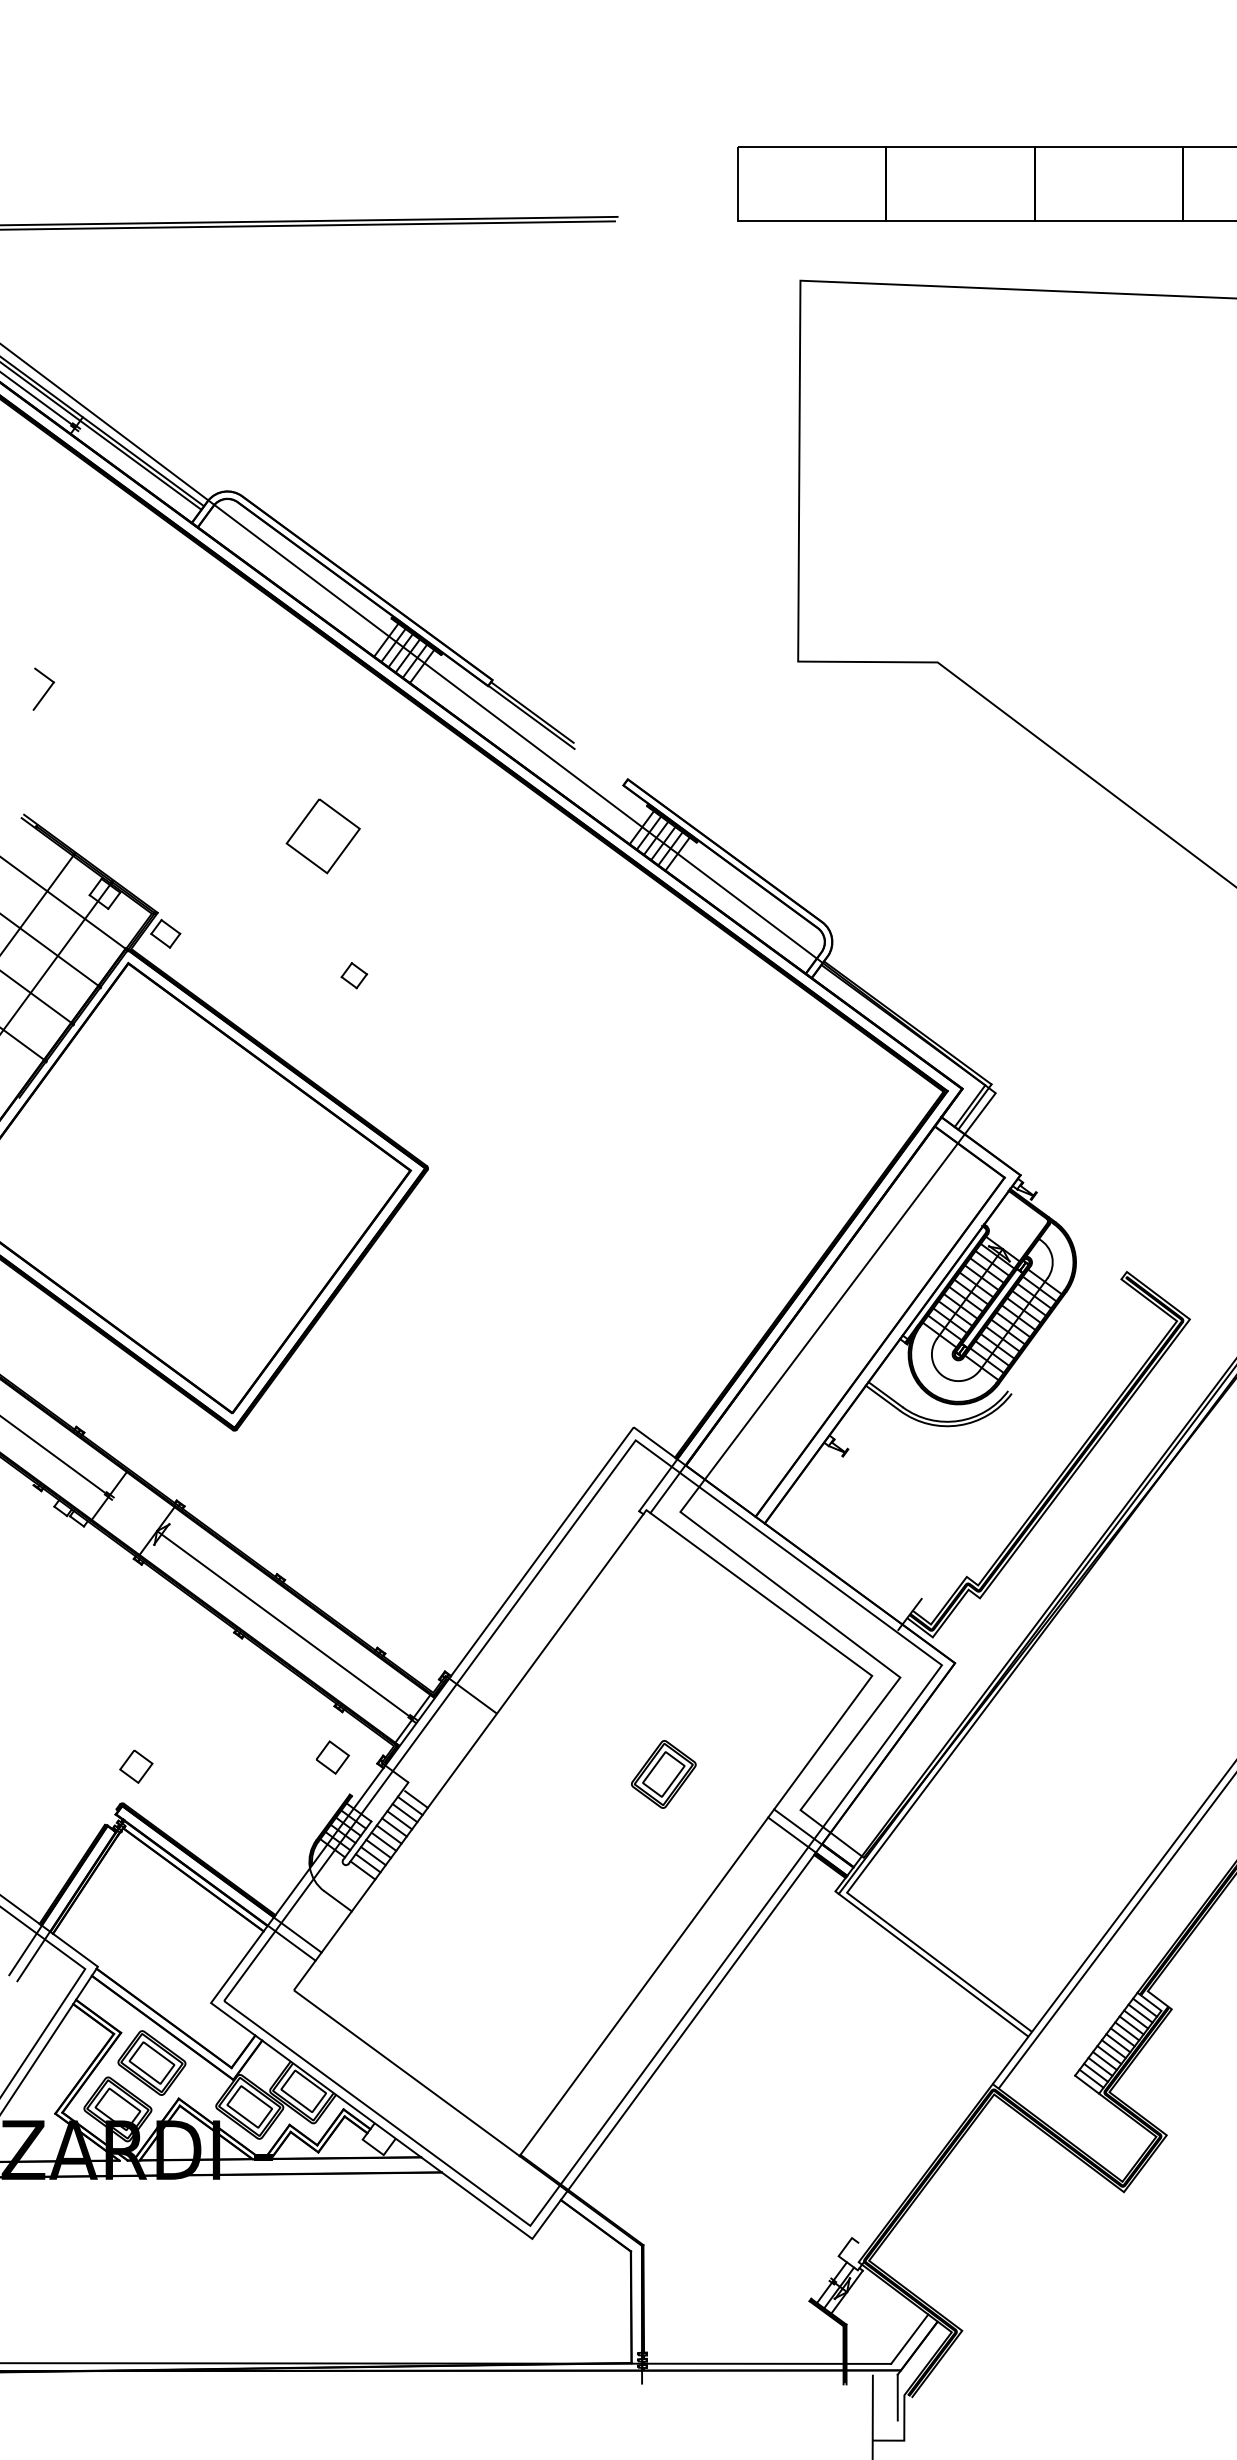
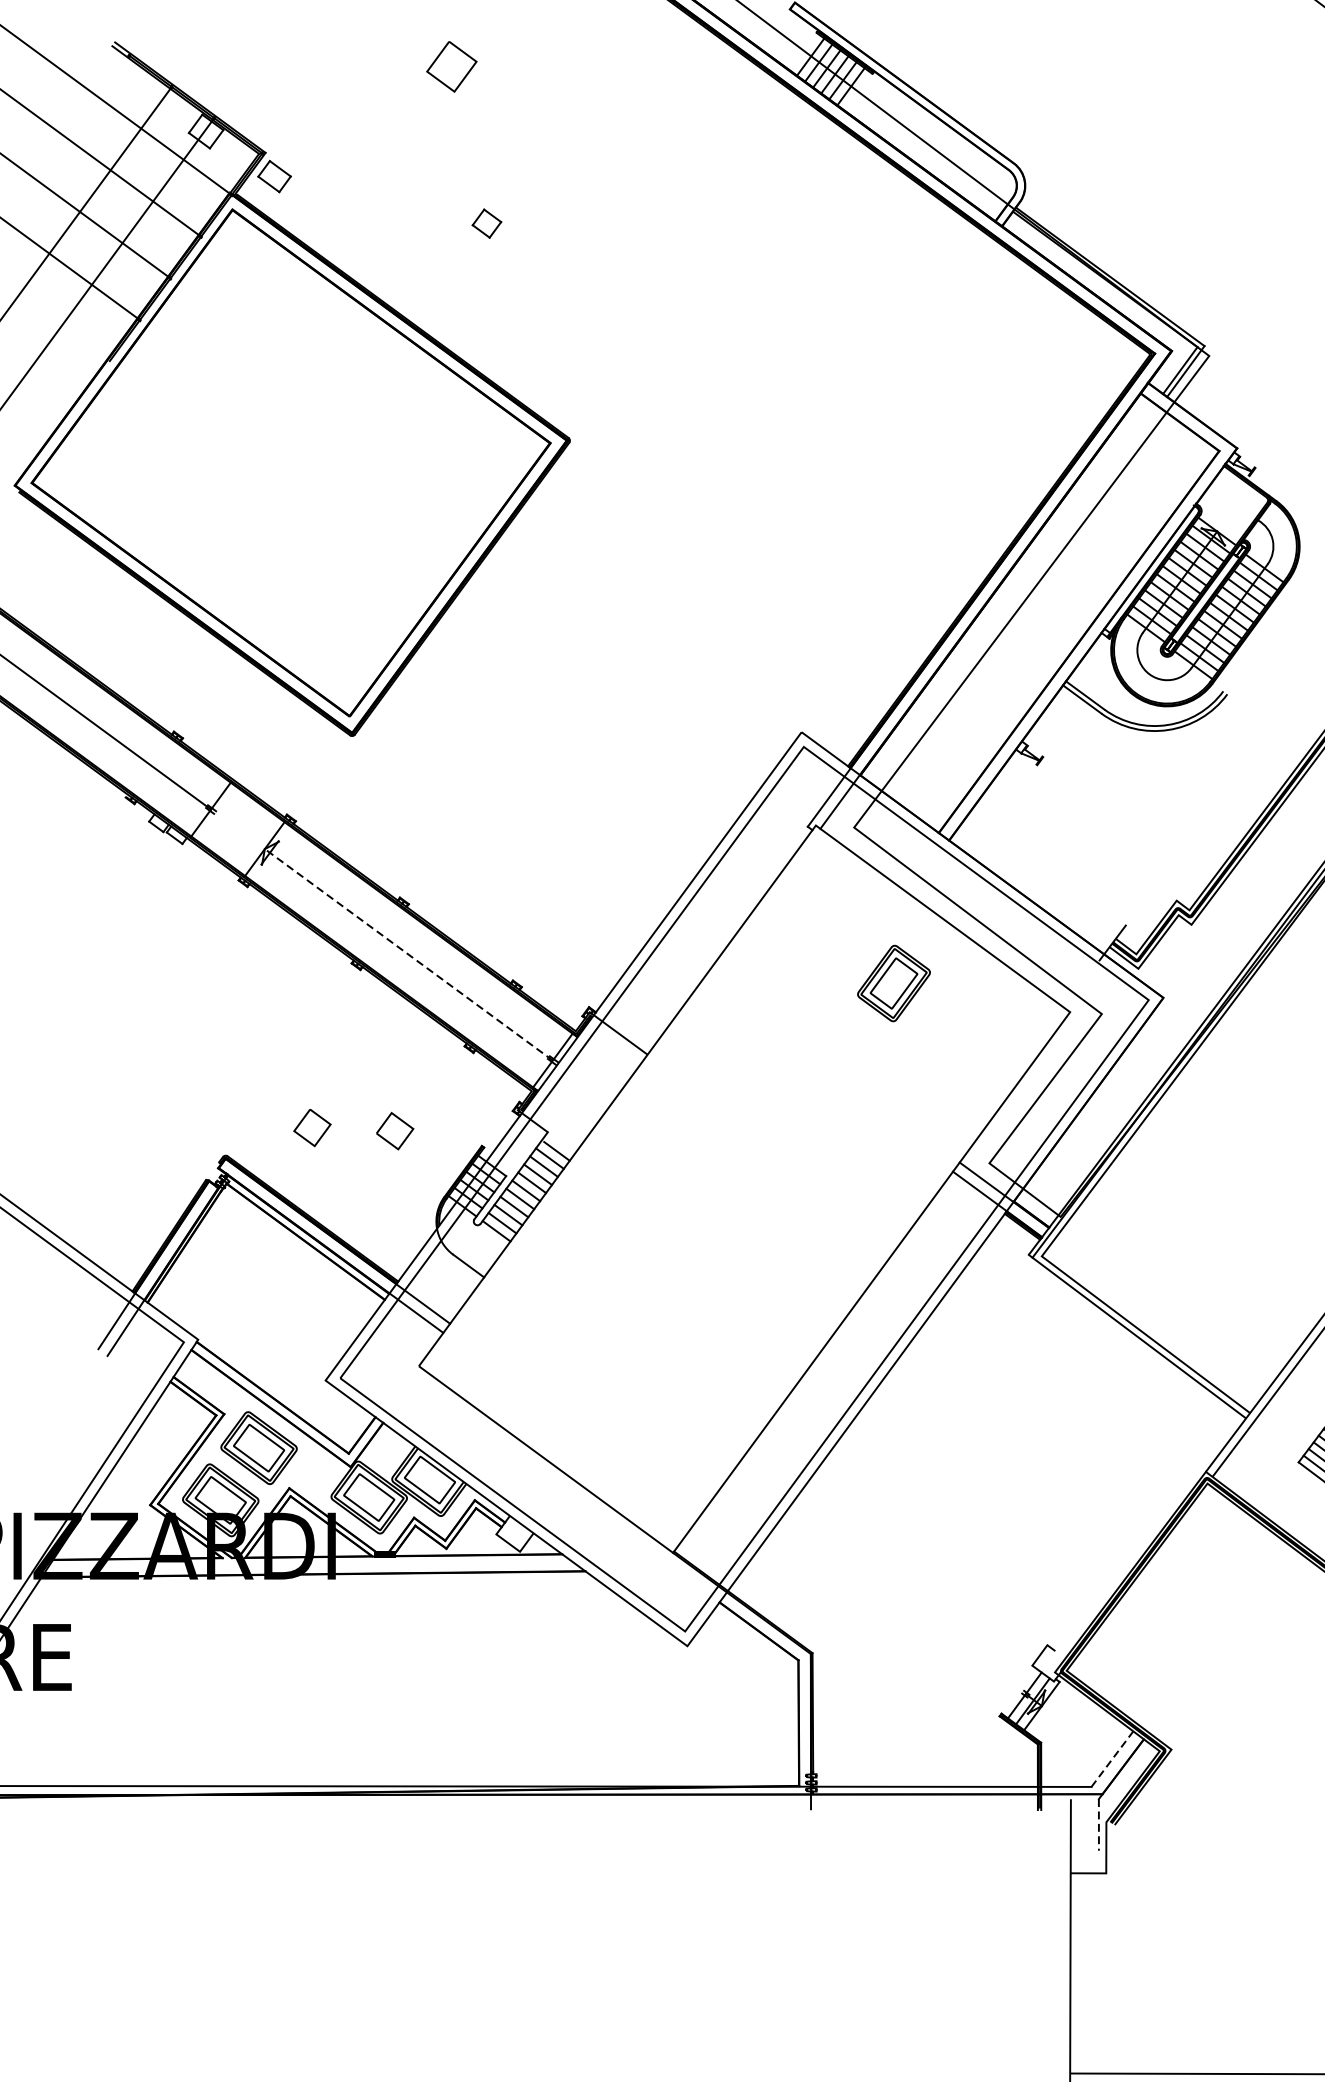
part: (322, 836) -> (451, 66), size x0.6
line: (285, 1624) -> (409, 954), solid -> dashed
part: (332, 1757) -> (394, 1131), moved
part: (136, 1766) -> (312, 1127), moved
part: (663, 1774) -> (893, 983), moved
line: (909, 2339) -> (1112, 1759), solid -> dashed
line: (897, 2397) -> (1098, 1824), solid -> dashed

